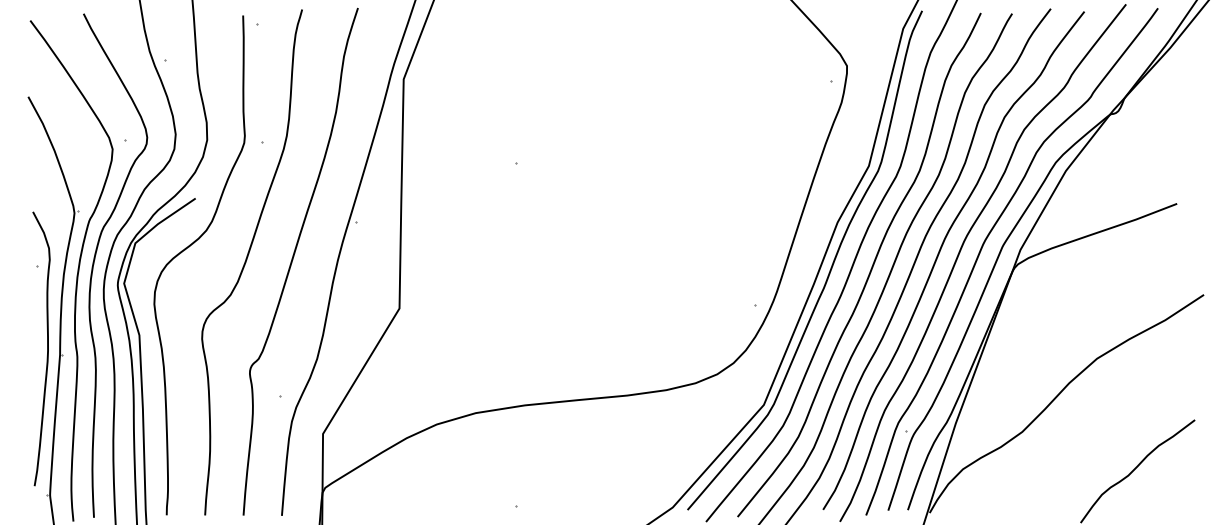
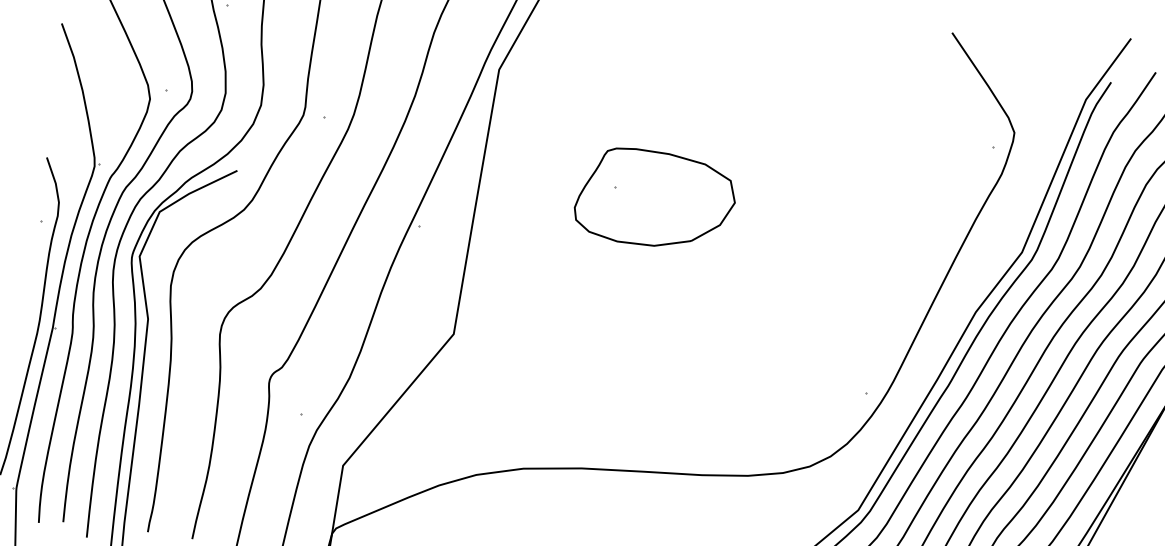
part: (552, 168) -> (655, 199), added

